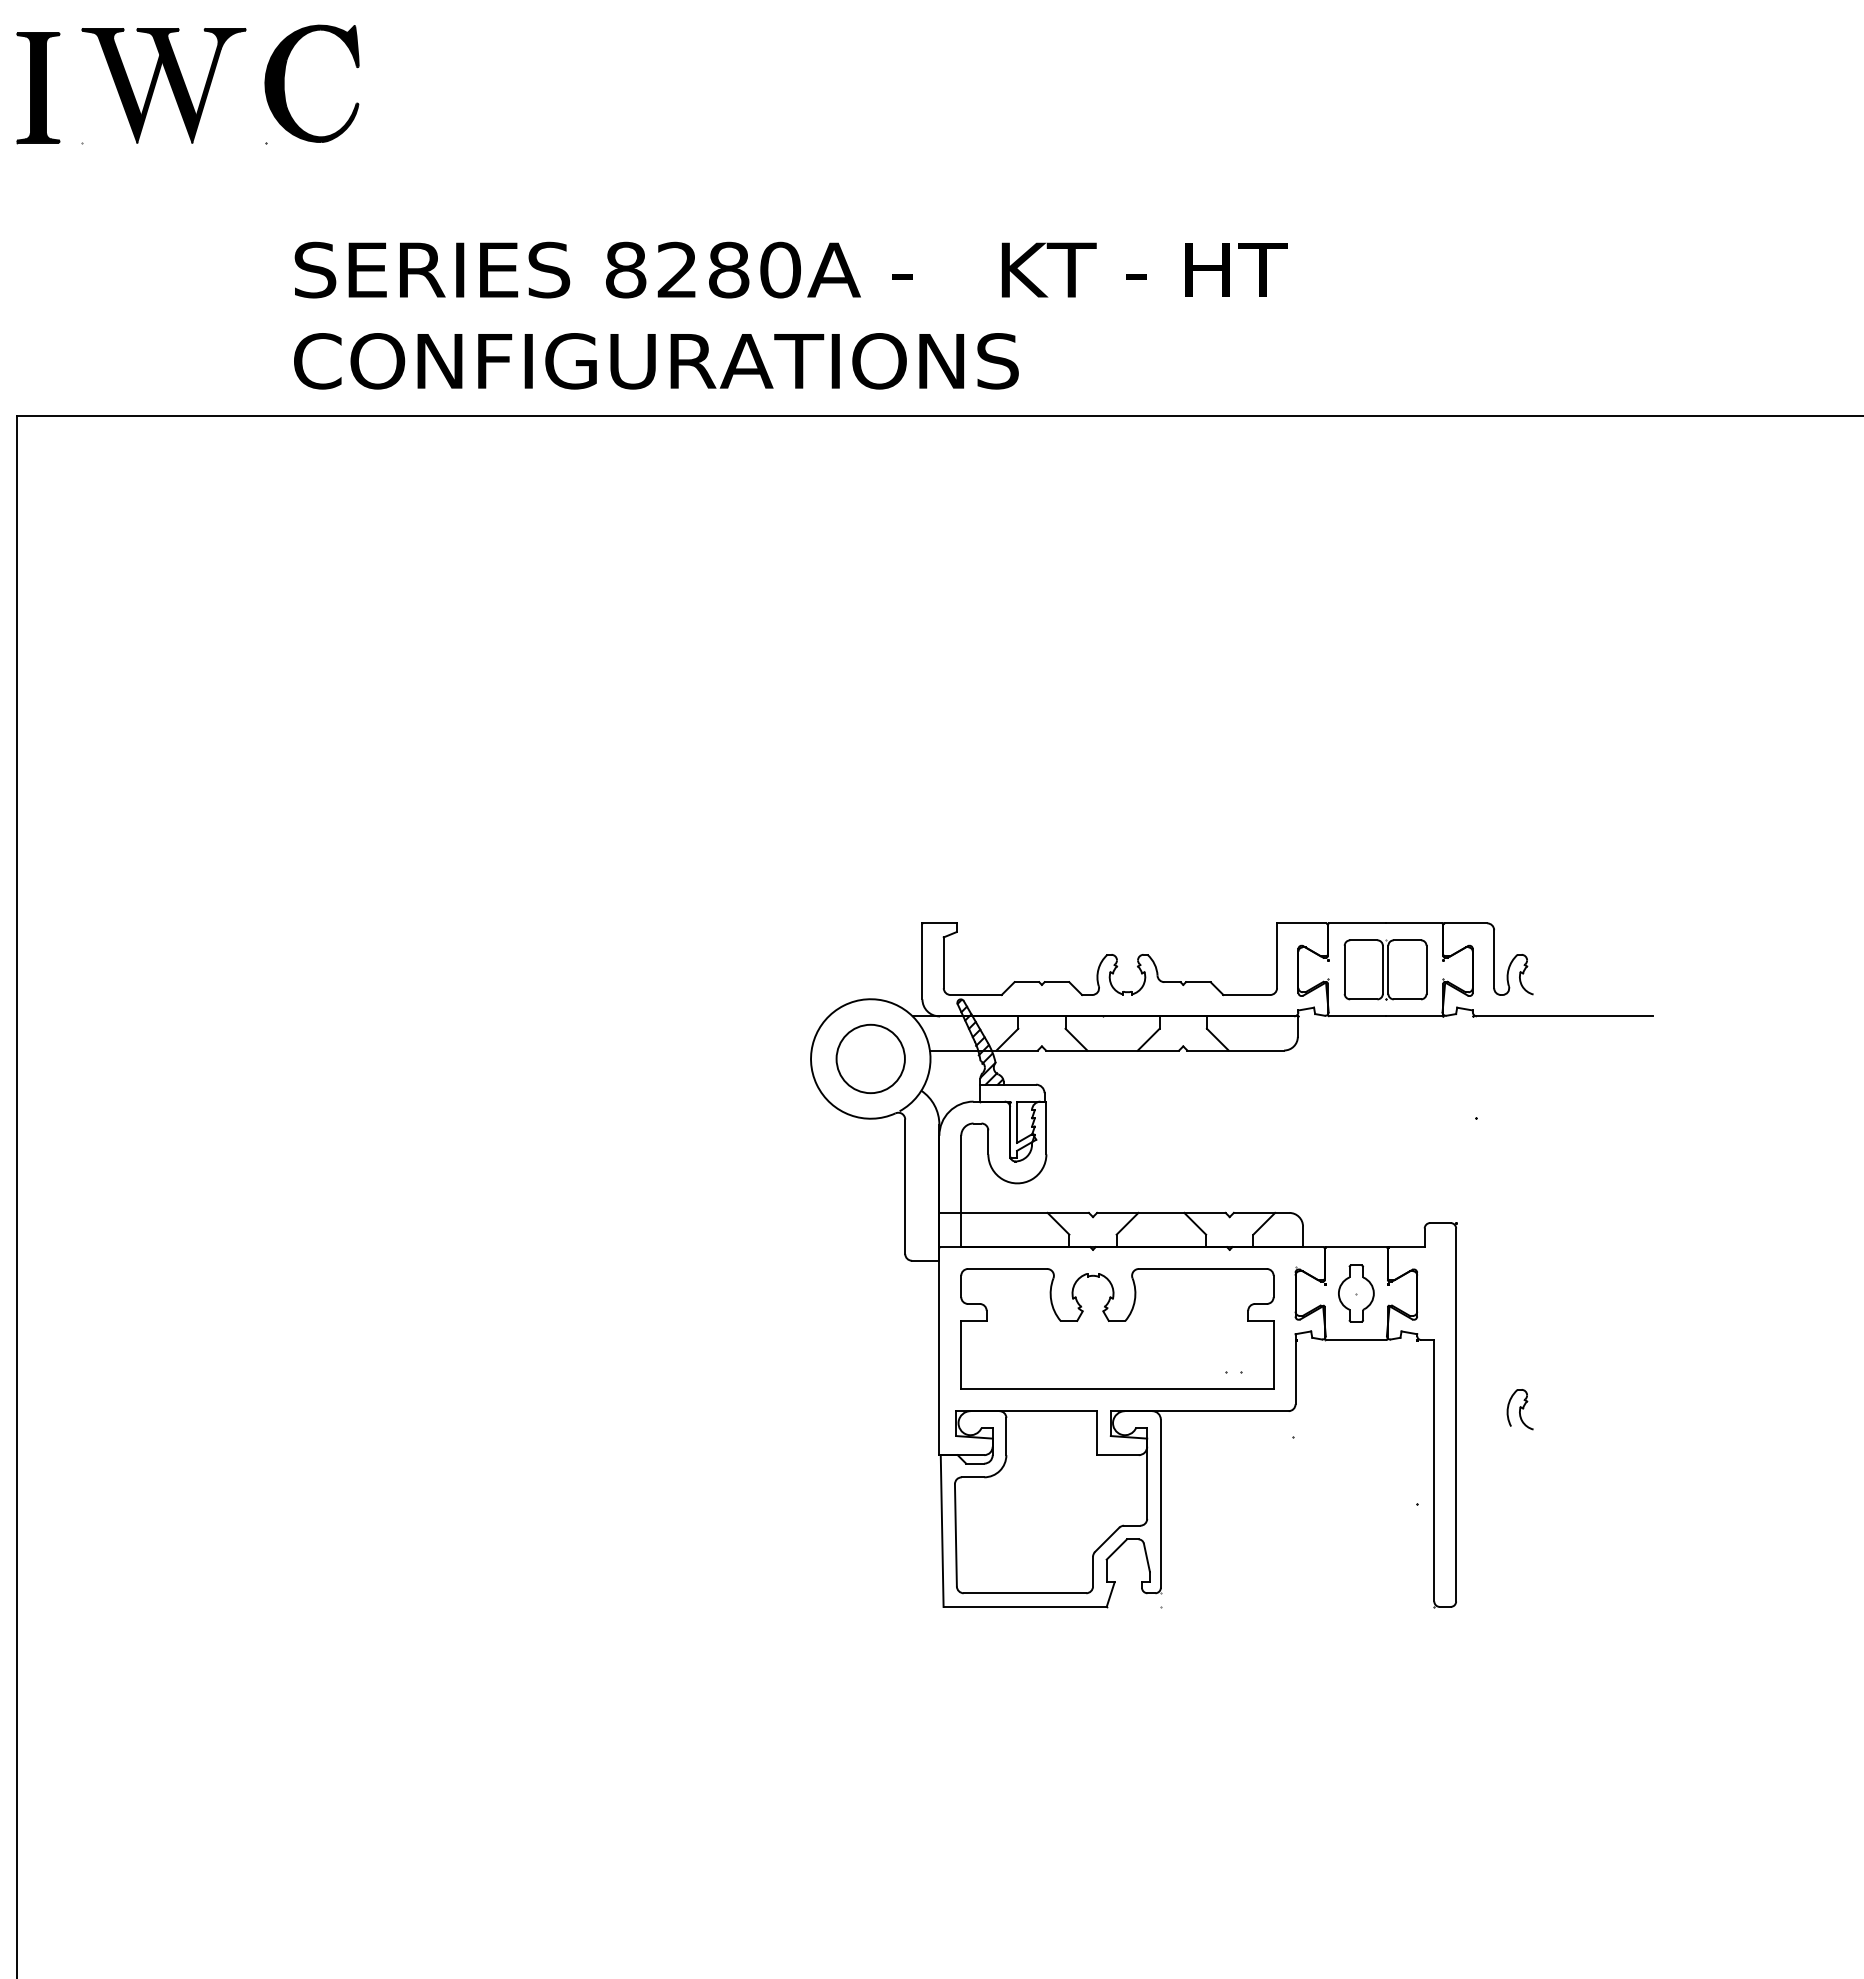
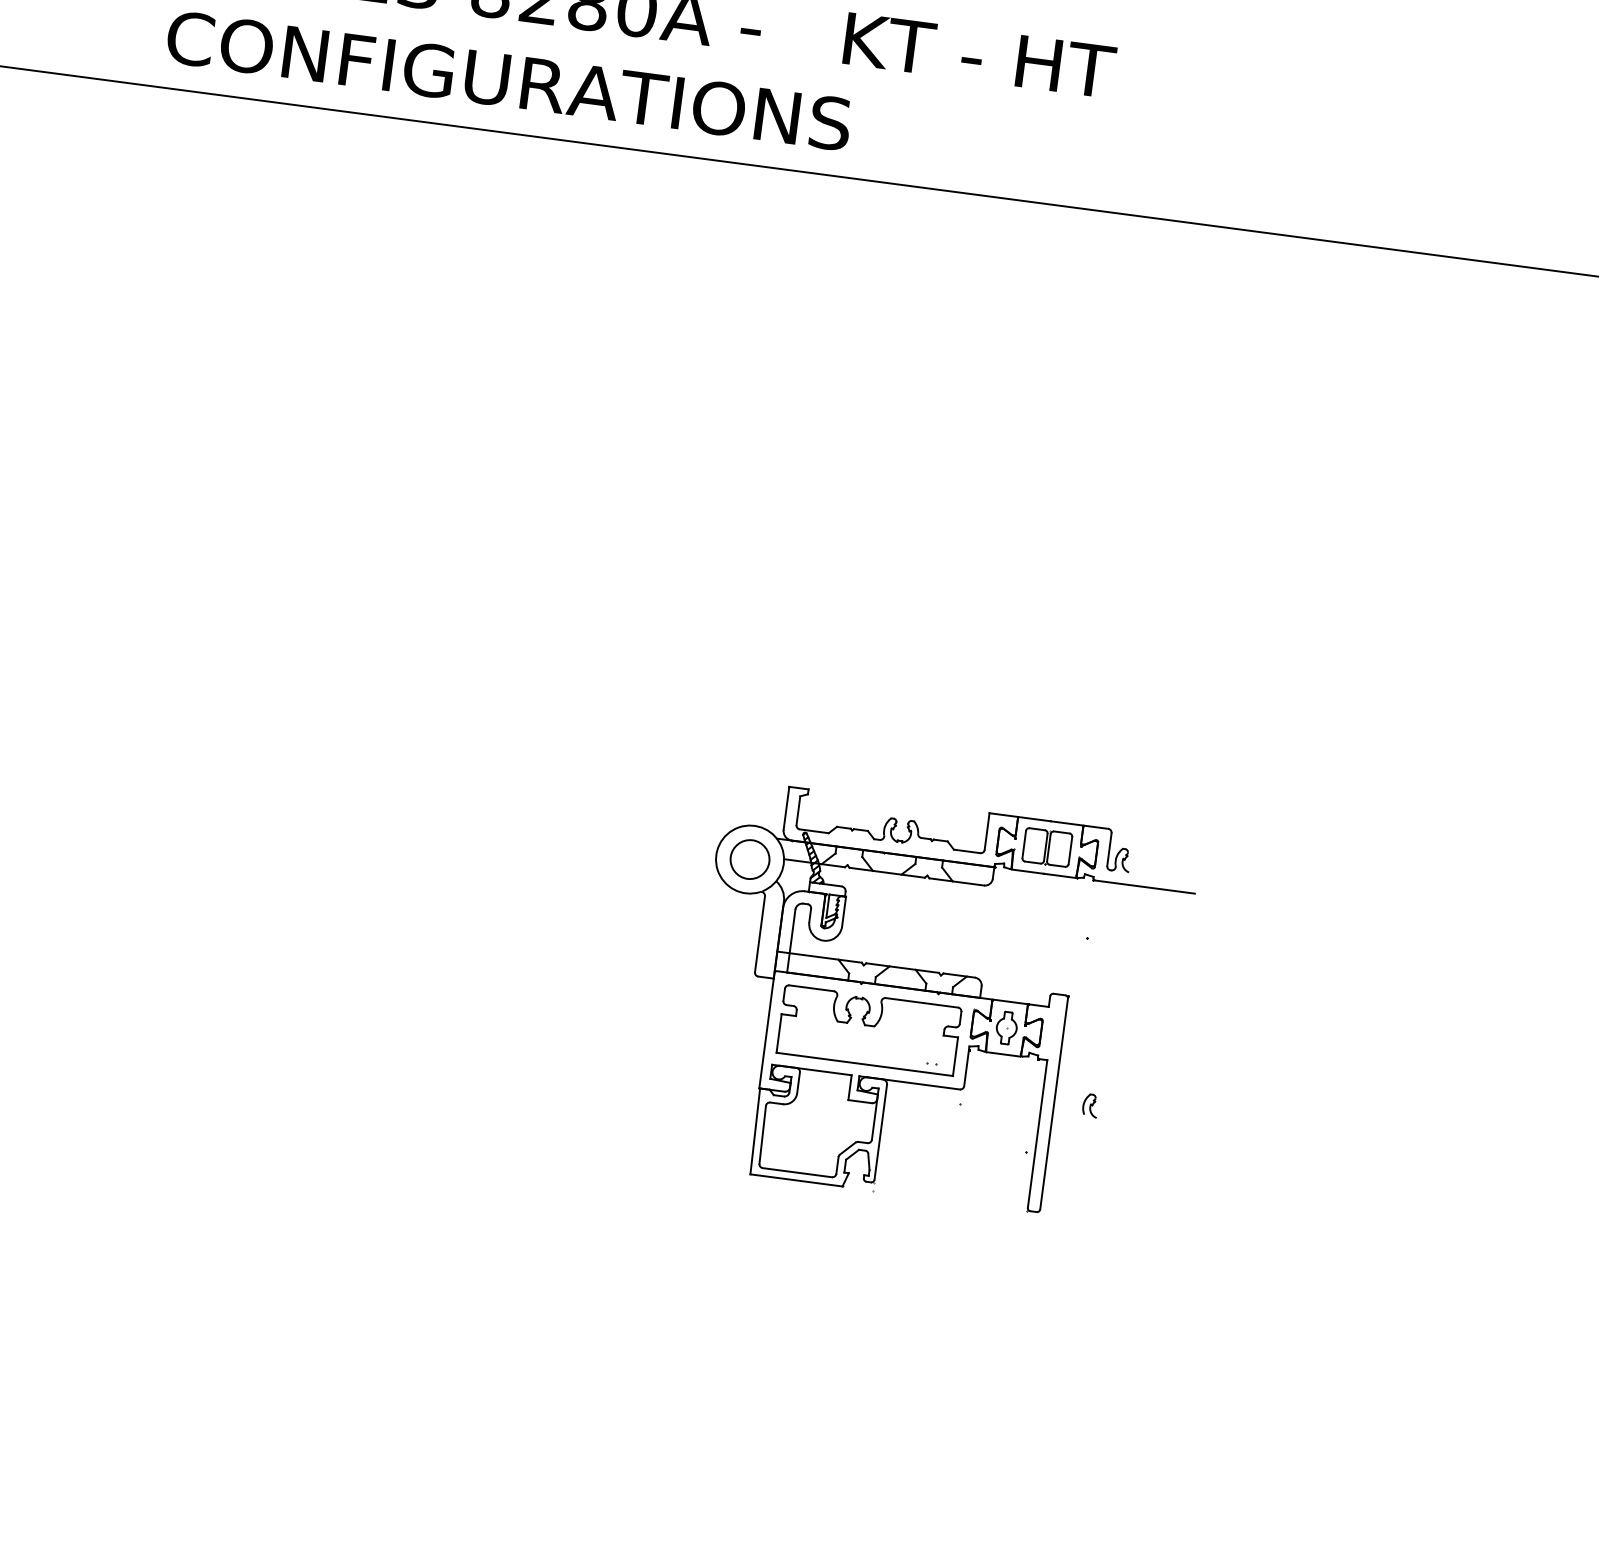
part: (1231, 1265) -> (938, 1002), size x0.6

